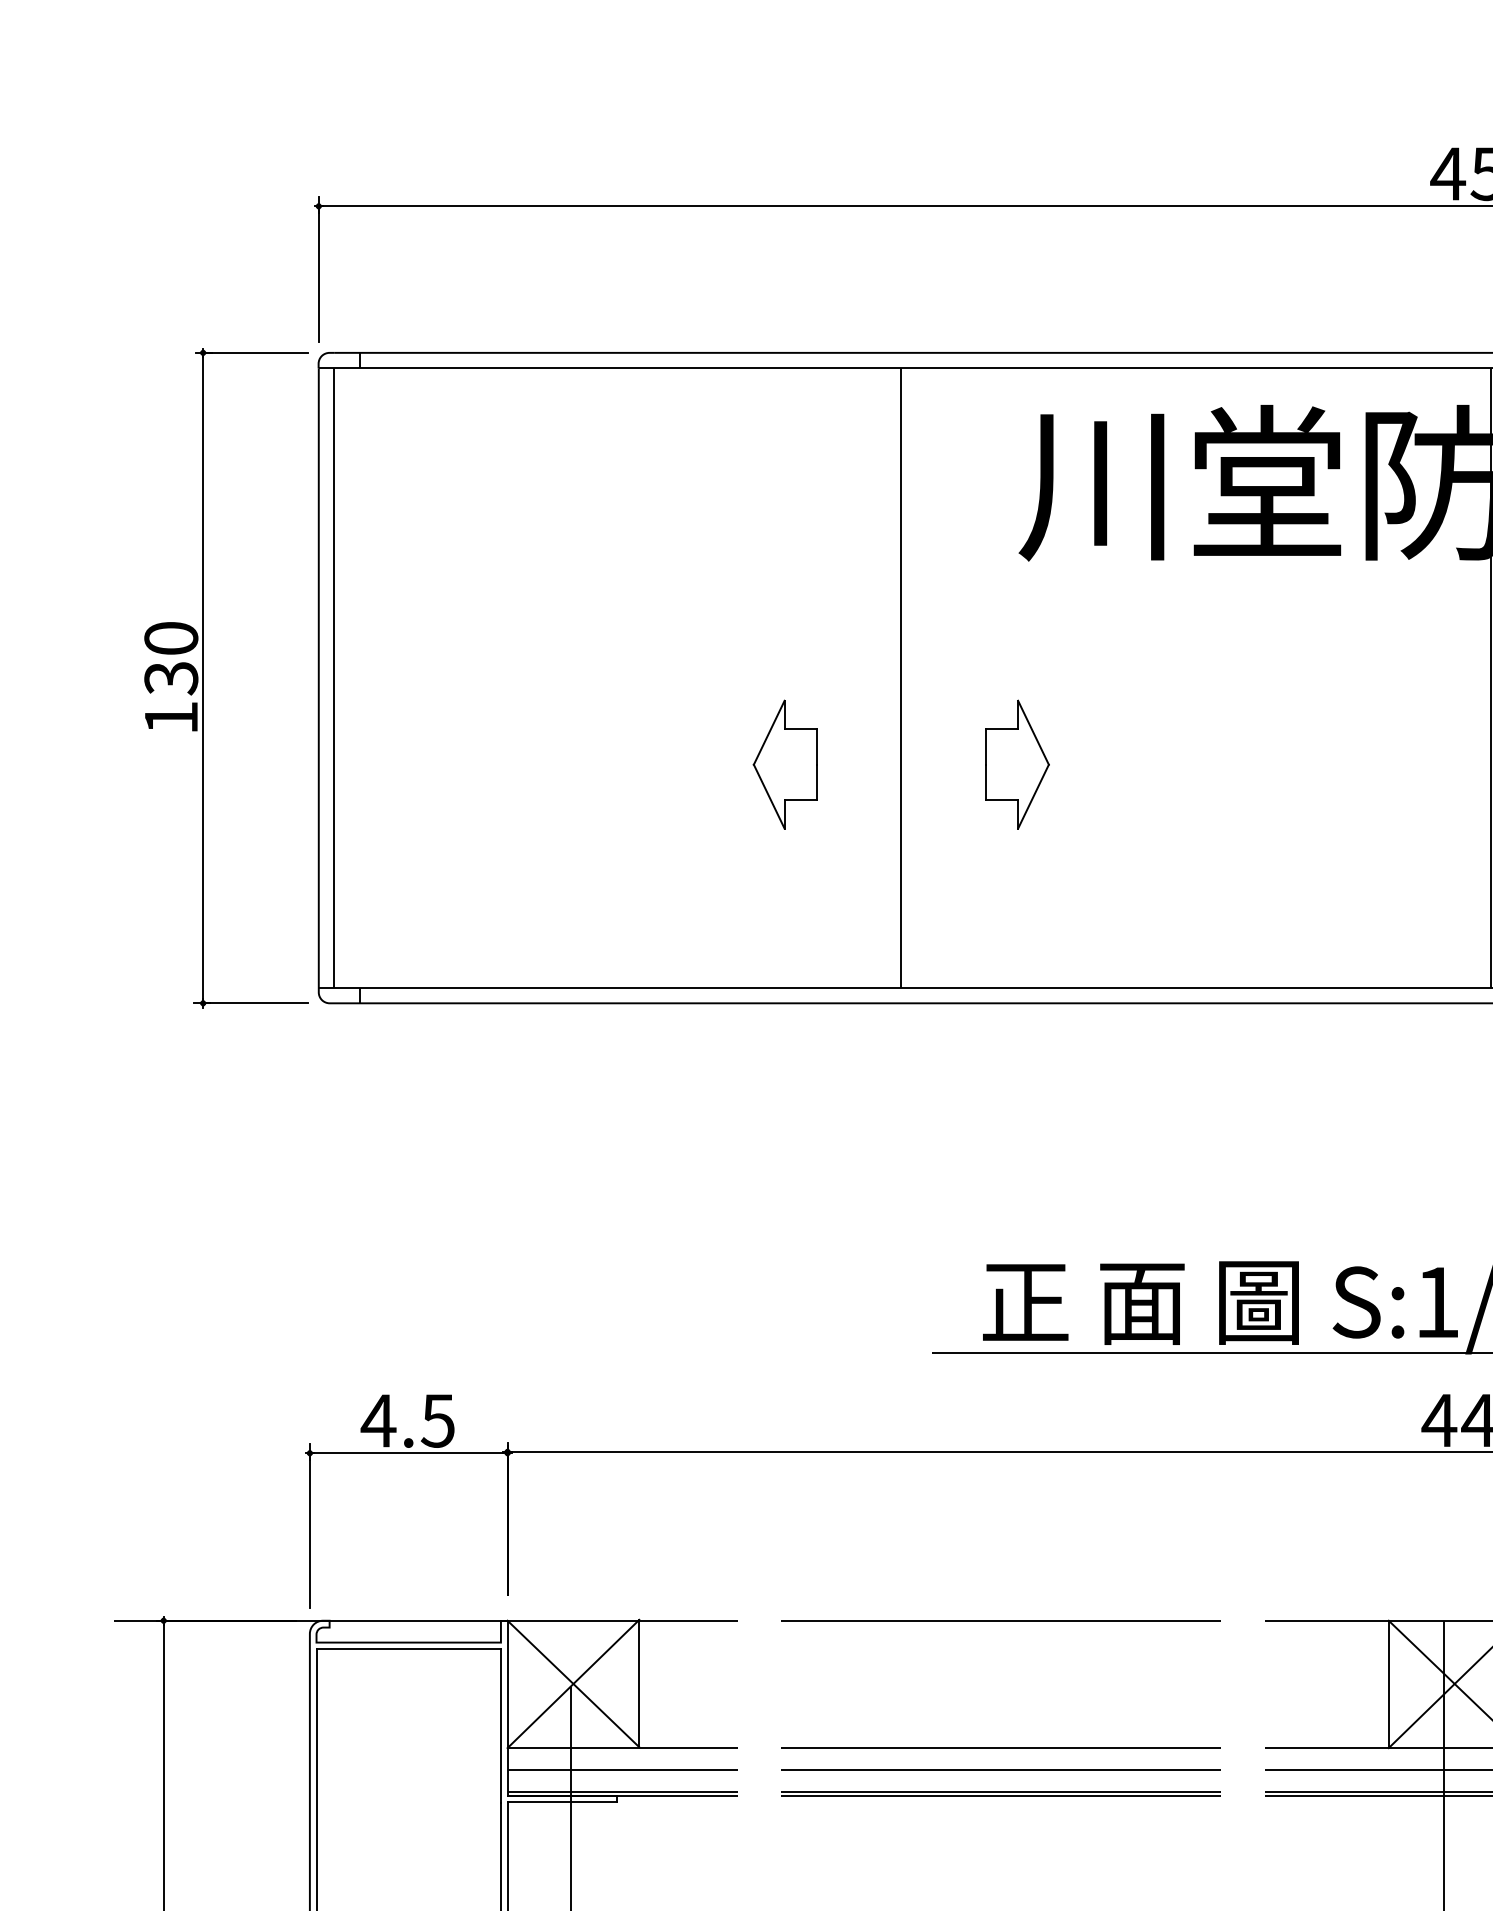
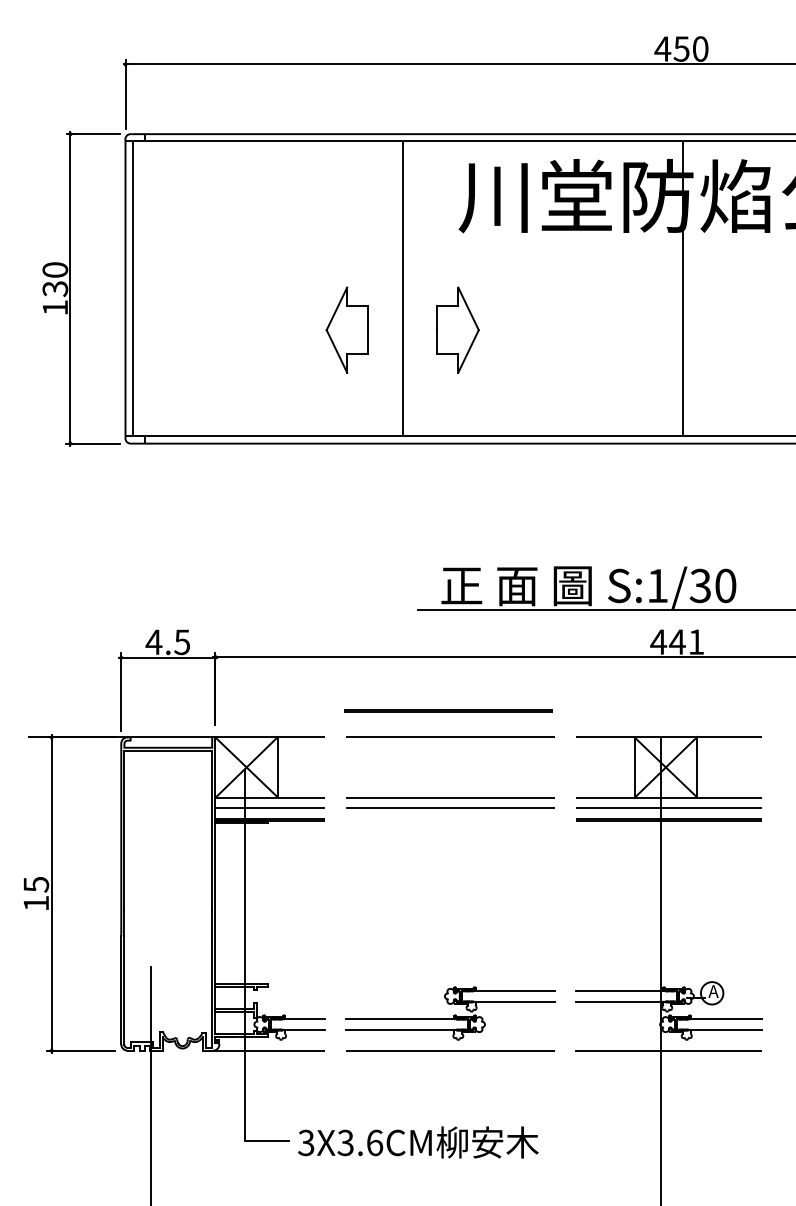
part: (783, 763) -> (346, 329), size x1.4
part: (1016, 763) -> (457, 329), size x1.4
line: (1001, 1793) -> (448, 710), moved

